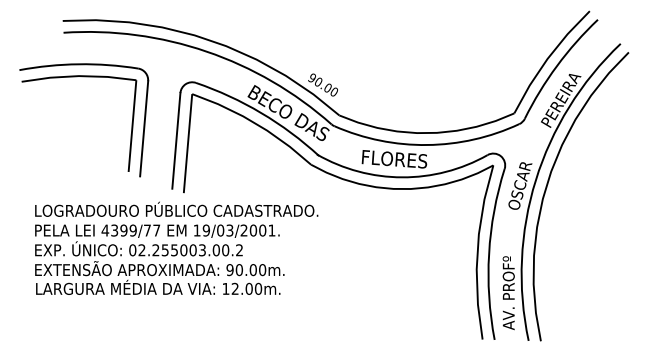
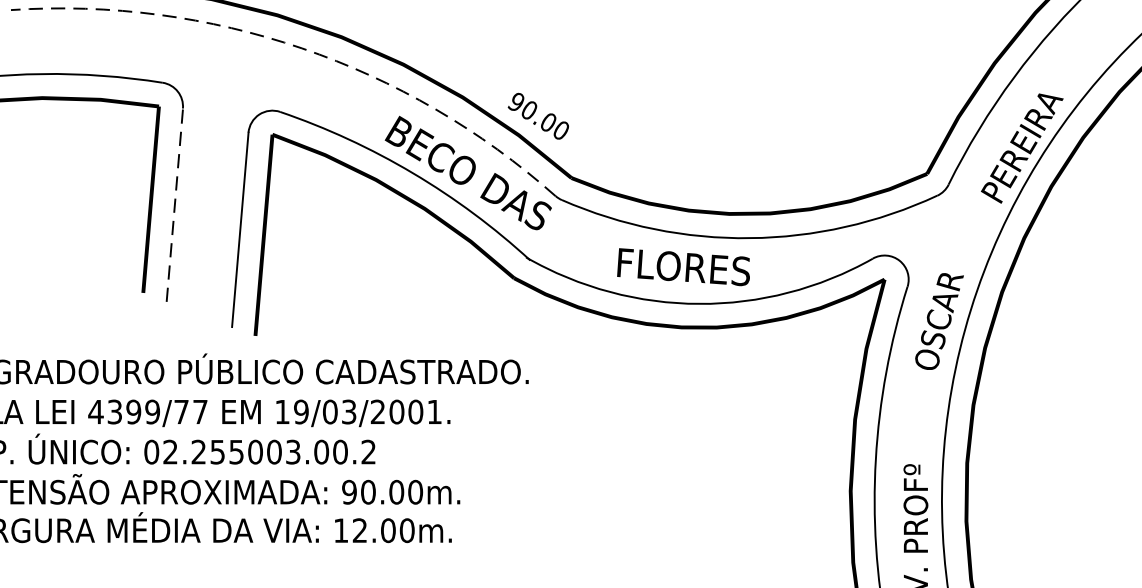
arc: (206, 51) -> (301, 48), solid -> dashed
line: (144, 128) -> (175, 204), solid -> dashed

